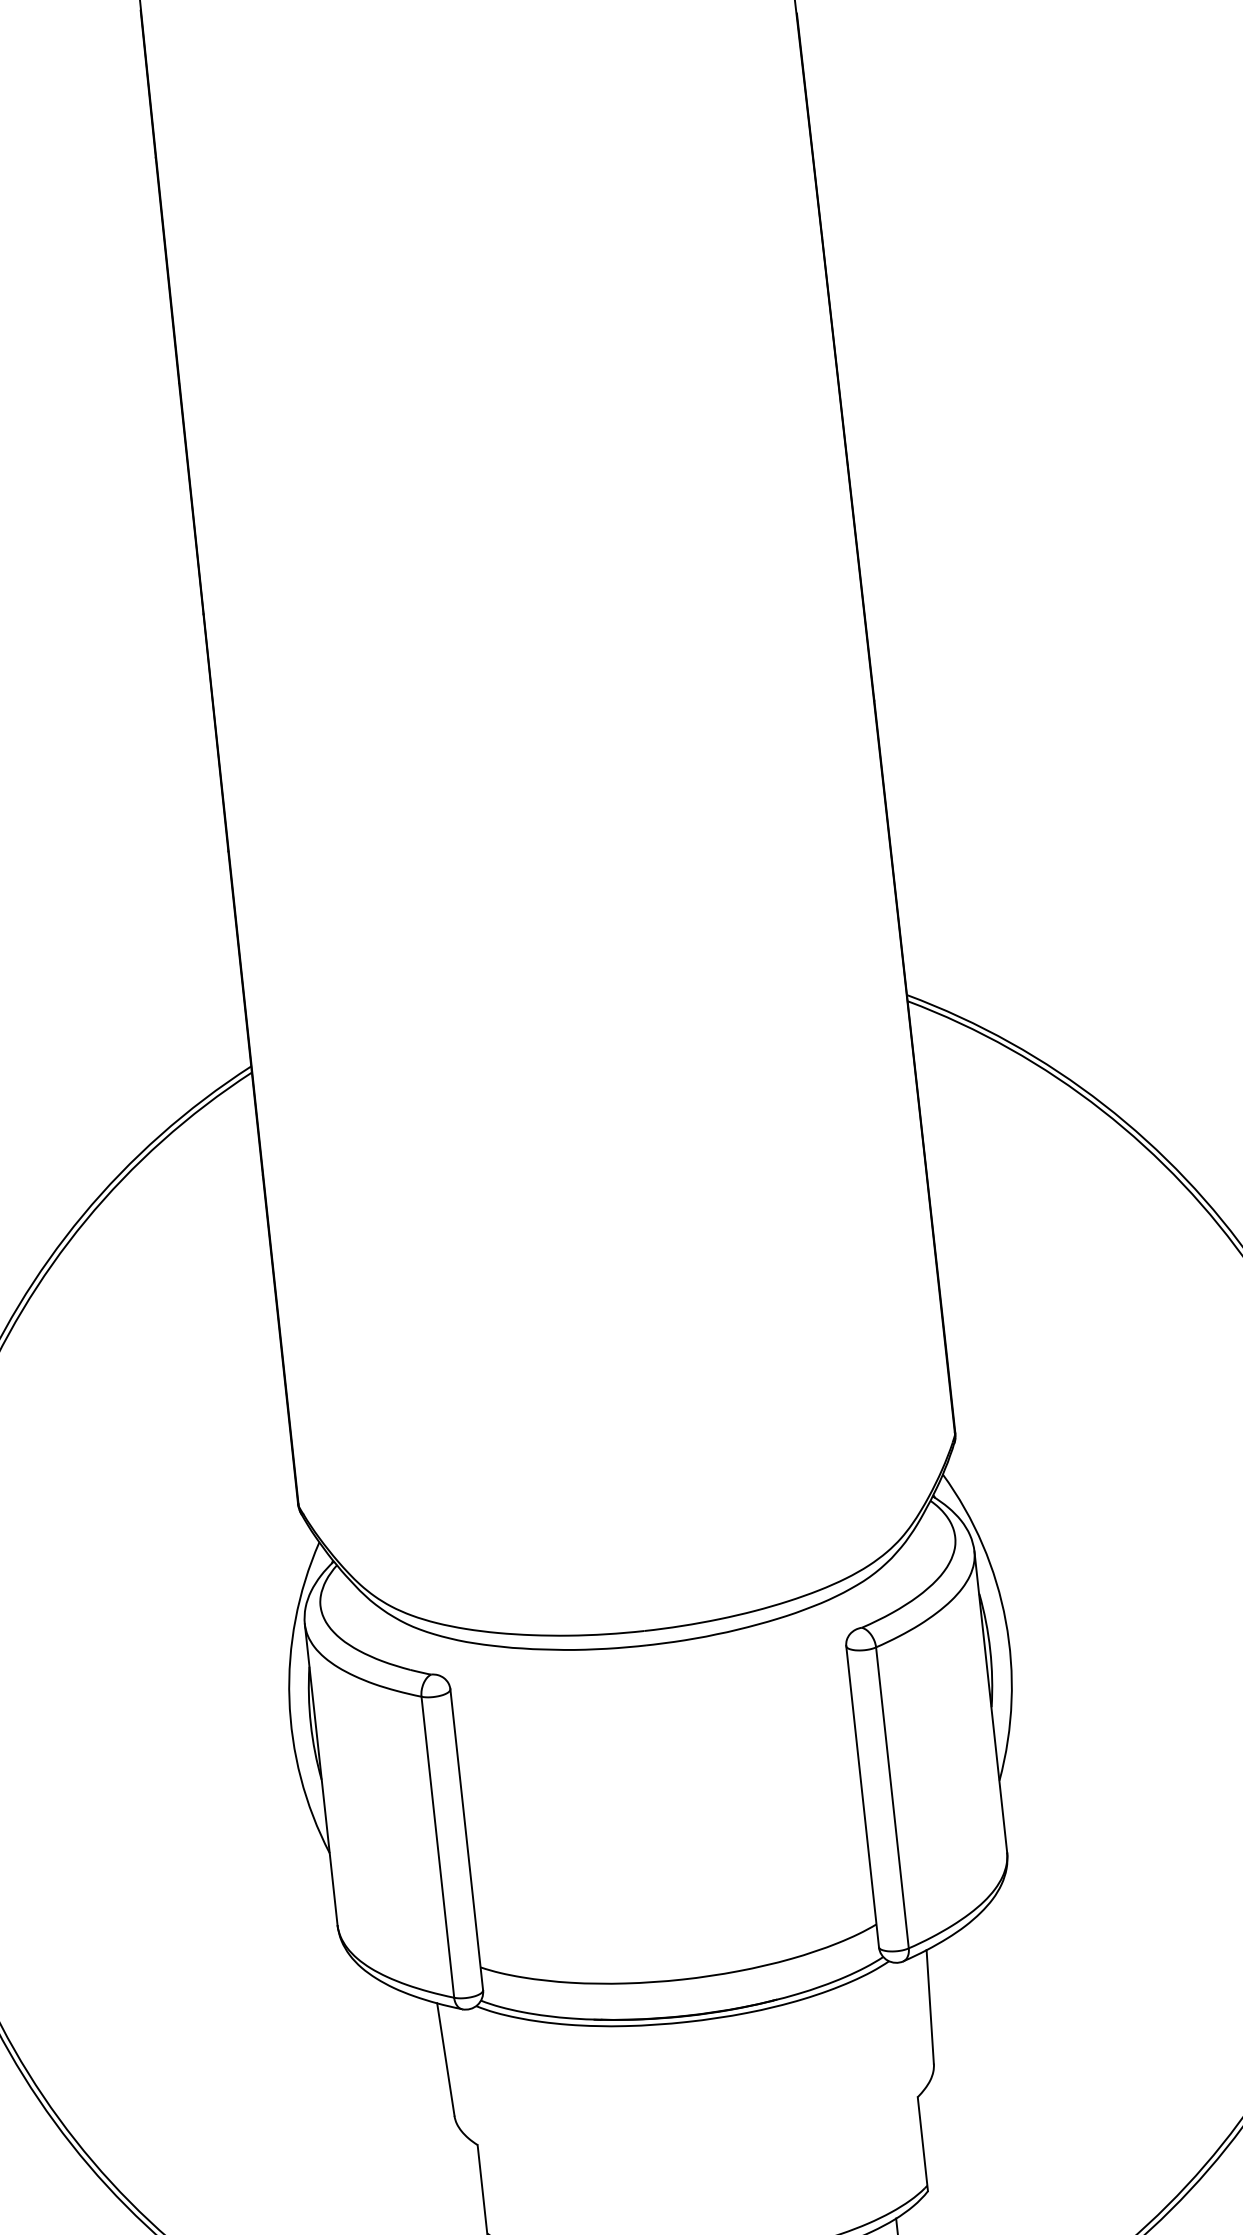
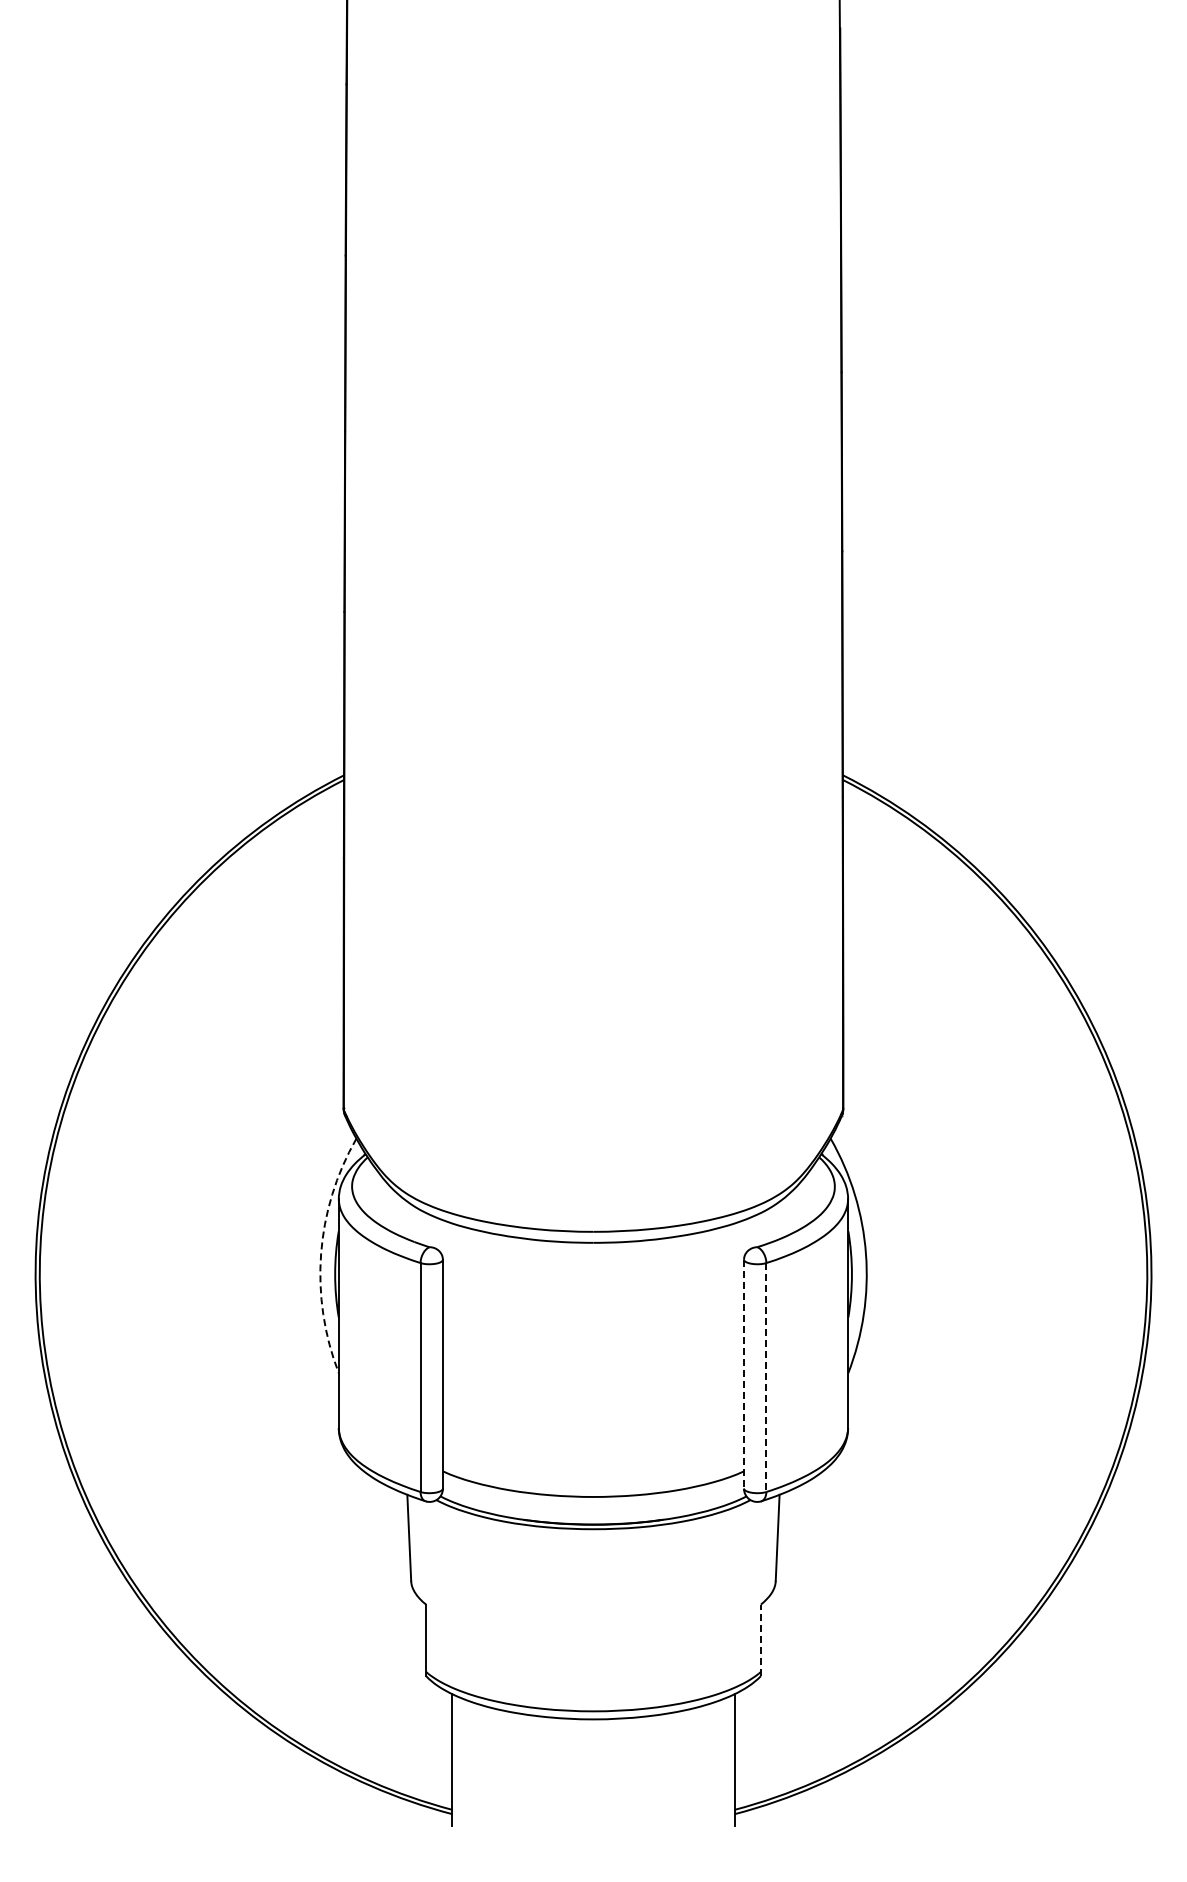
arc: (290, 1699) -> (321, 1254), solid -> dashed
line: (863, 1796) -> (744, 1374), solid -> dashed
line: (892, 1799) -> (766, 1378), solid -> dashed
line: (922, 2144) -> (760, 1640), solid -> dashed

